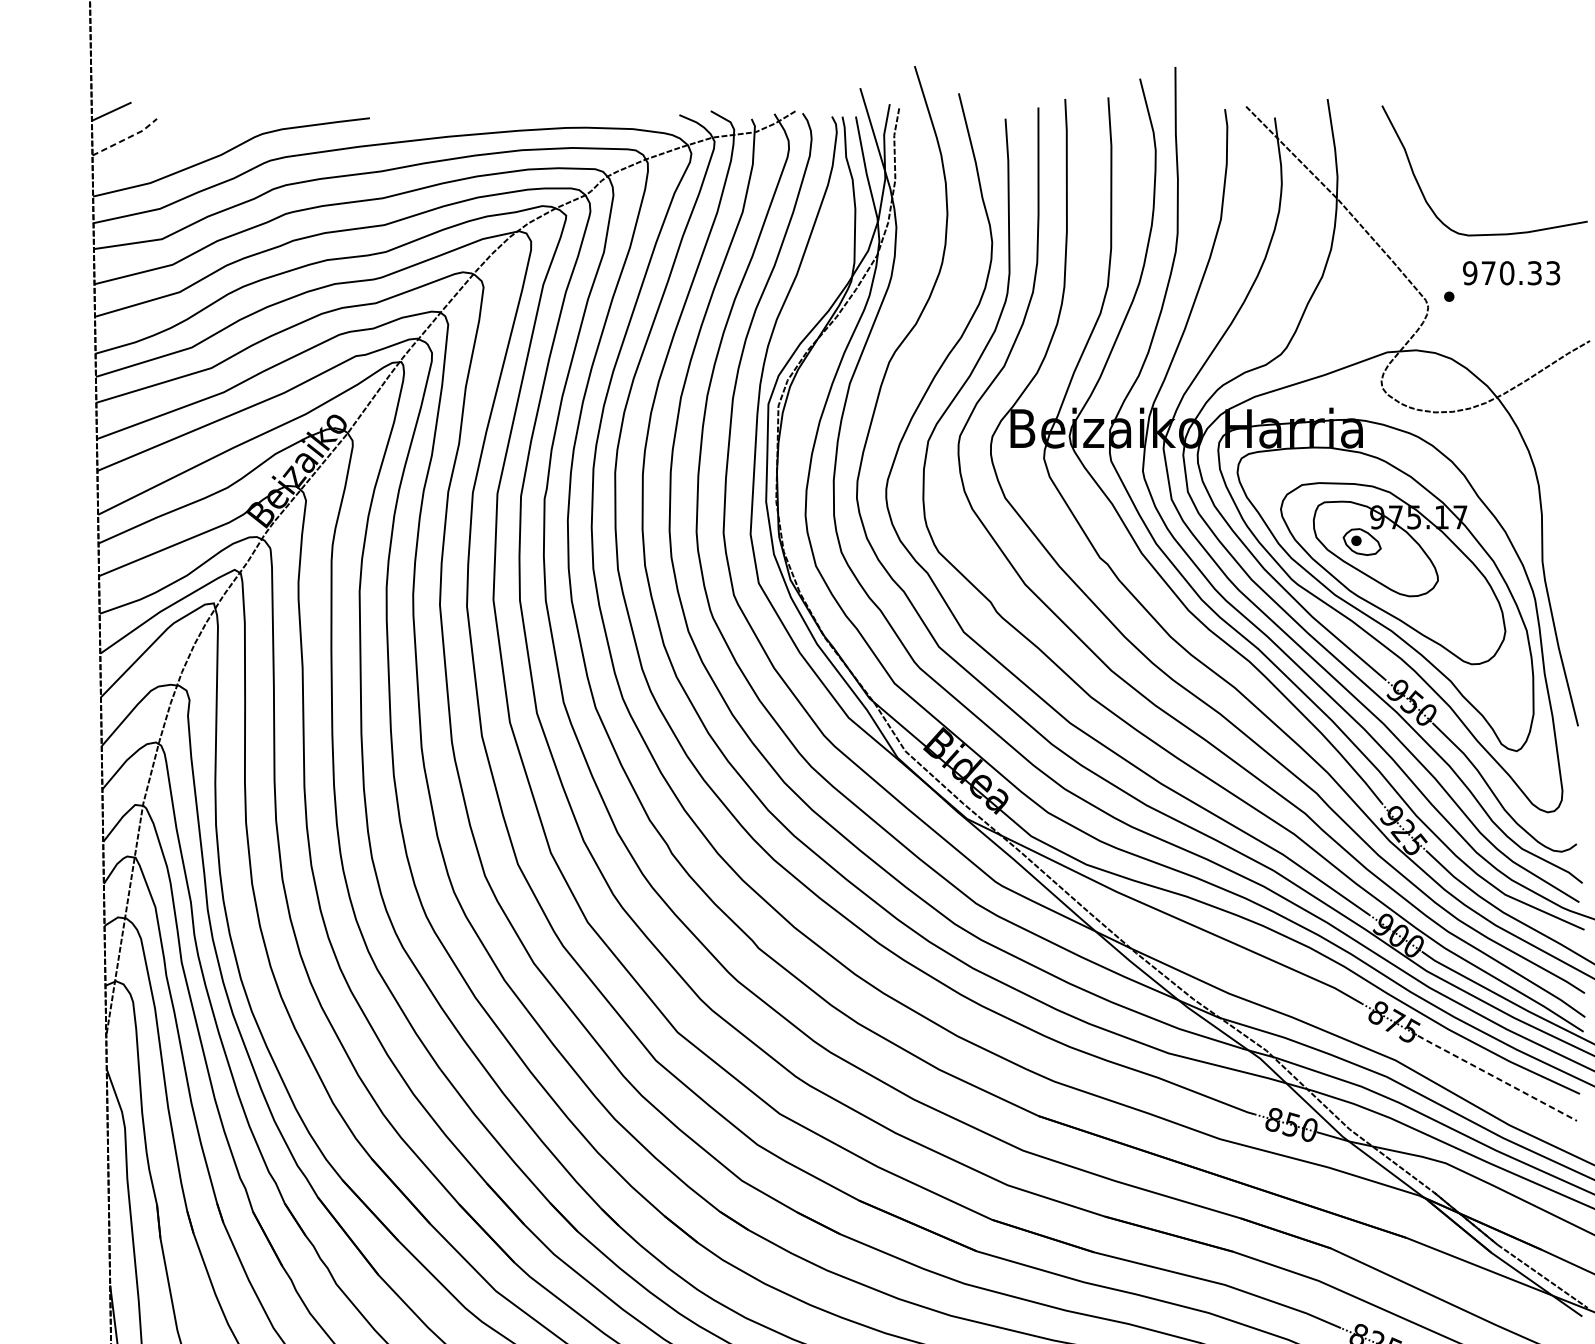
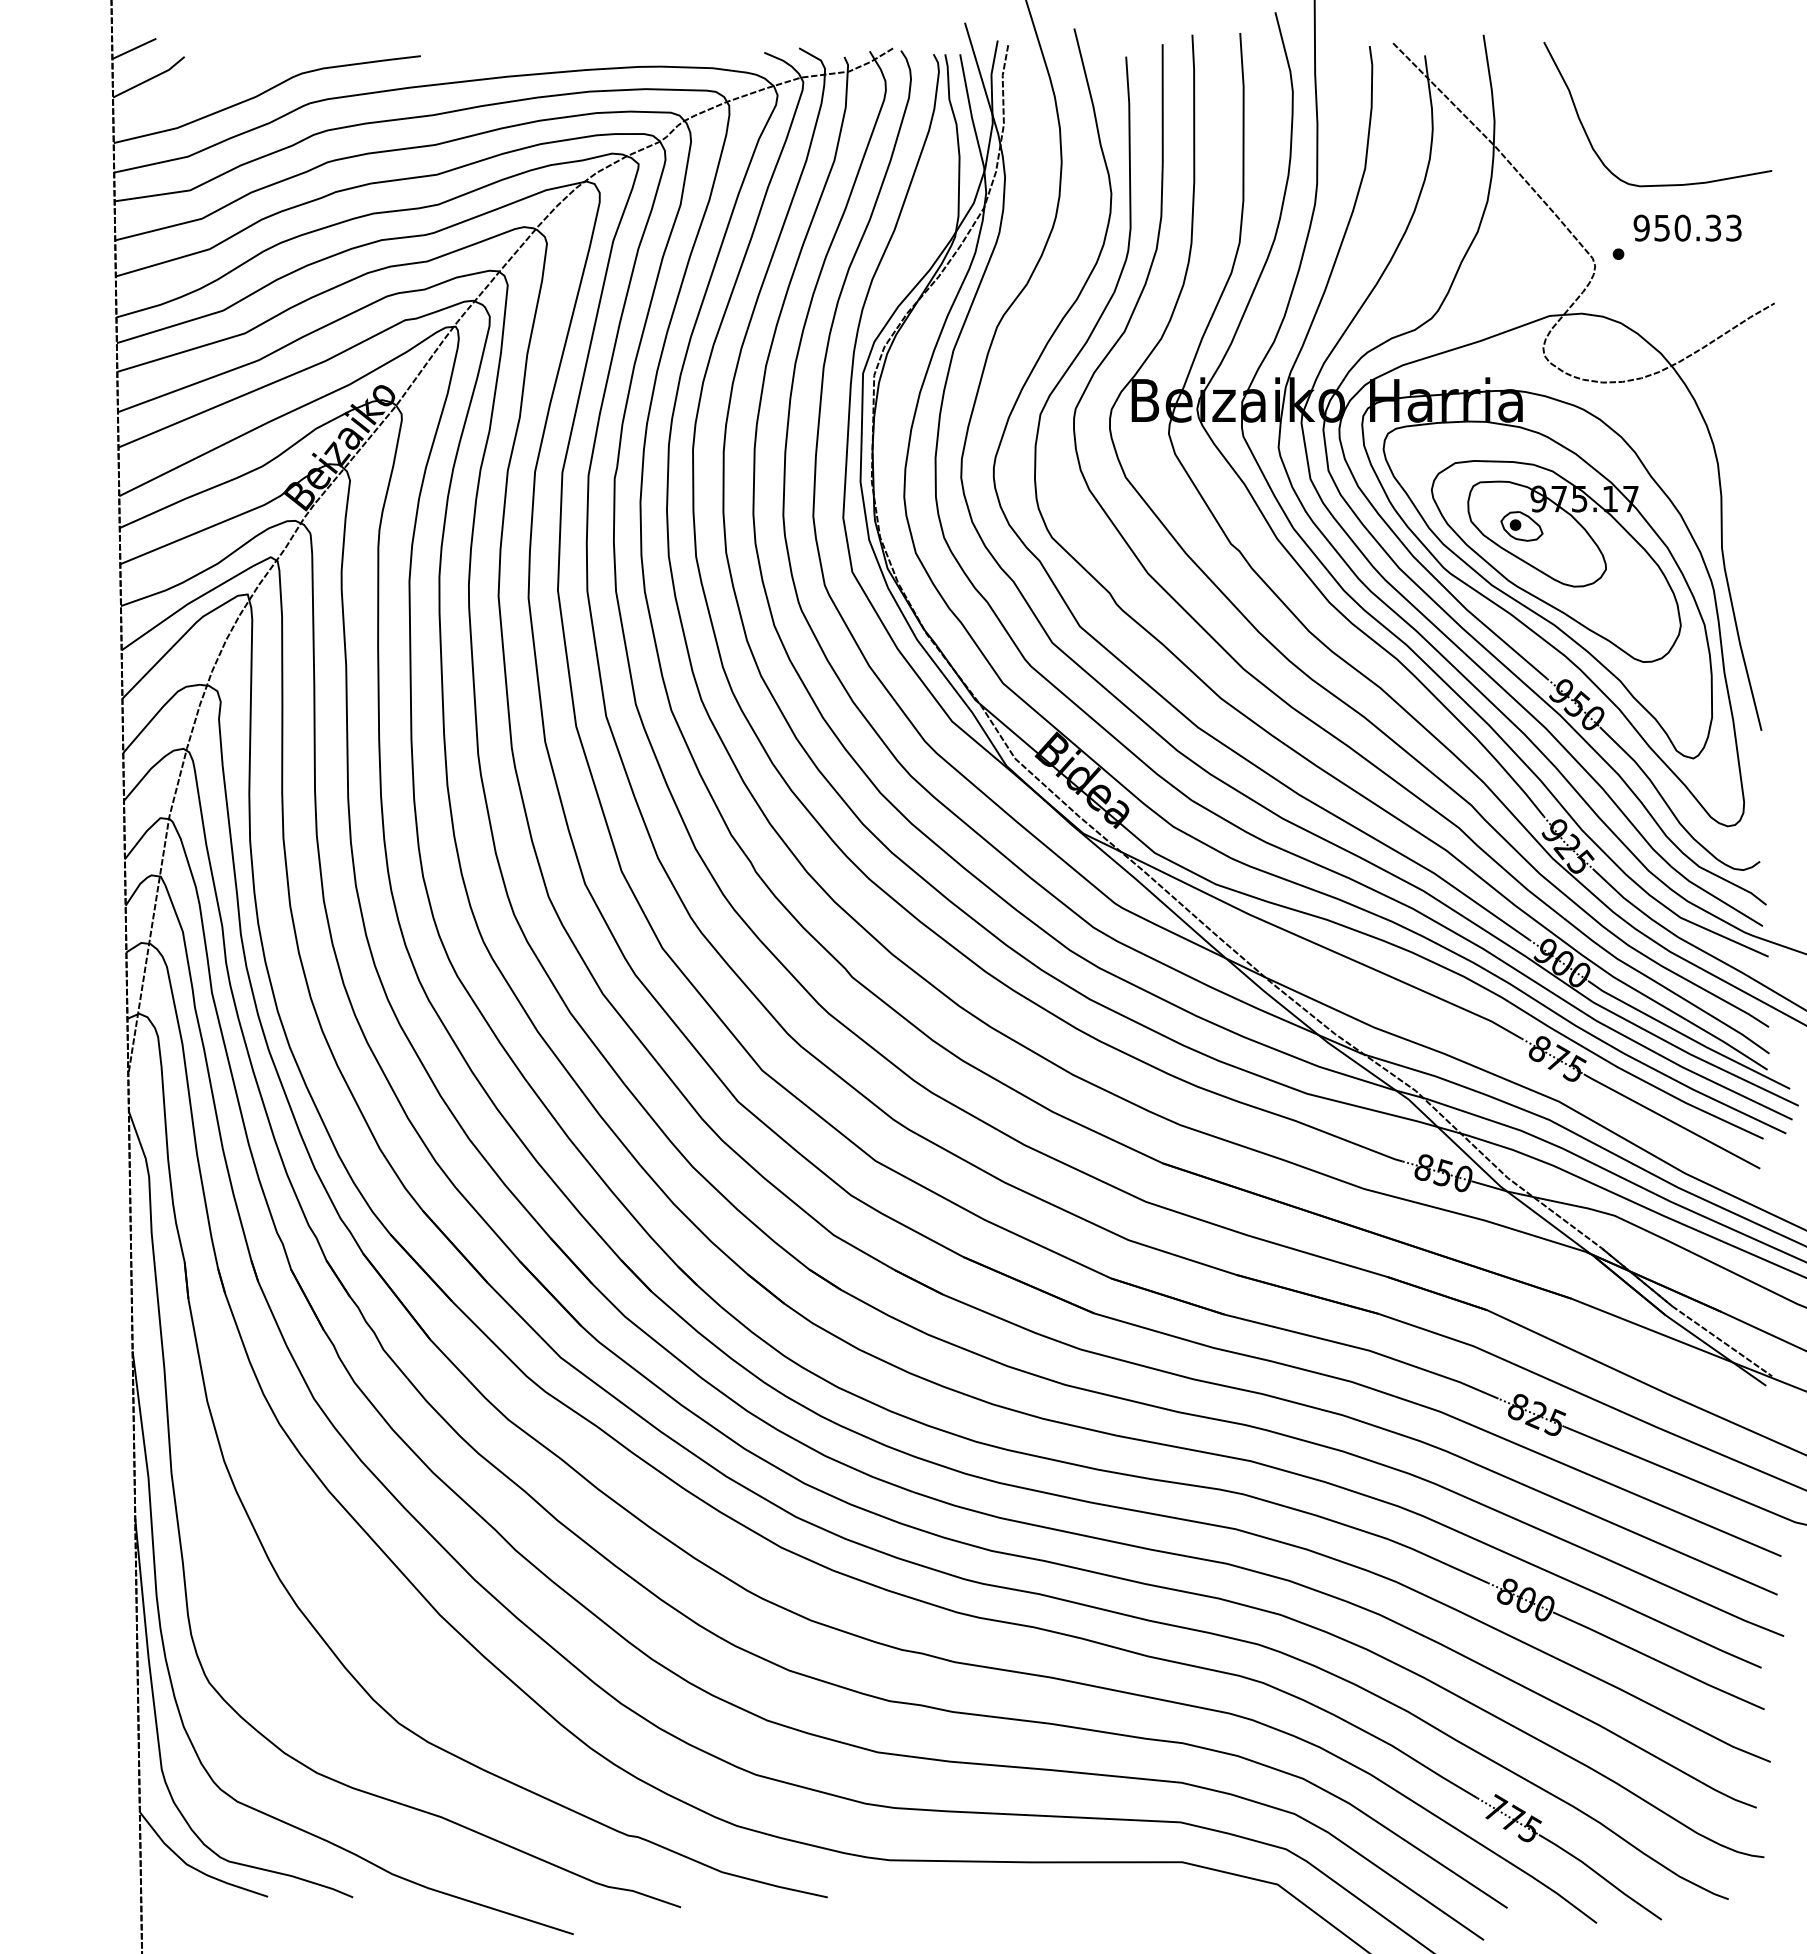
line: (127, 138) -> (151, 78), dashed -> solid
text: (1487, 273) -> (1661, 228), 970.33 -> 950.33
line: (1496, 1078) -> (1671, 1121), dashed -> solid

